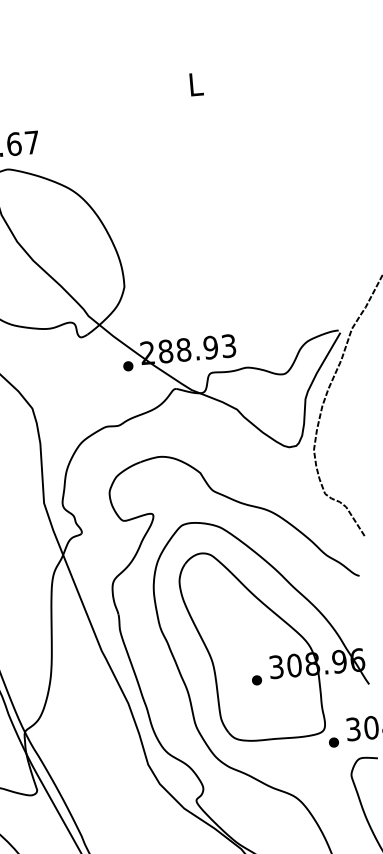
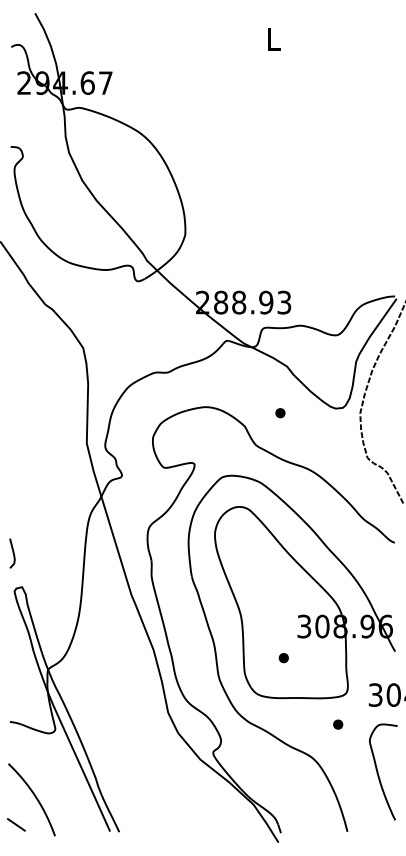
part: (128, 366) -> (280, 413), moved
part: (256, 680) -> (283, 658), moved
part: (334, 742) -> (338, 724), moved

